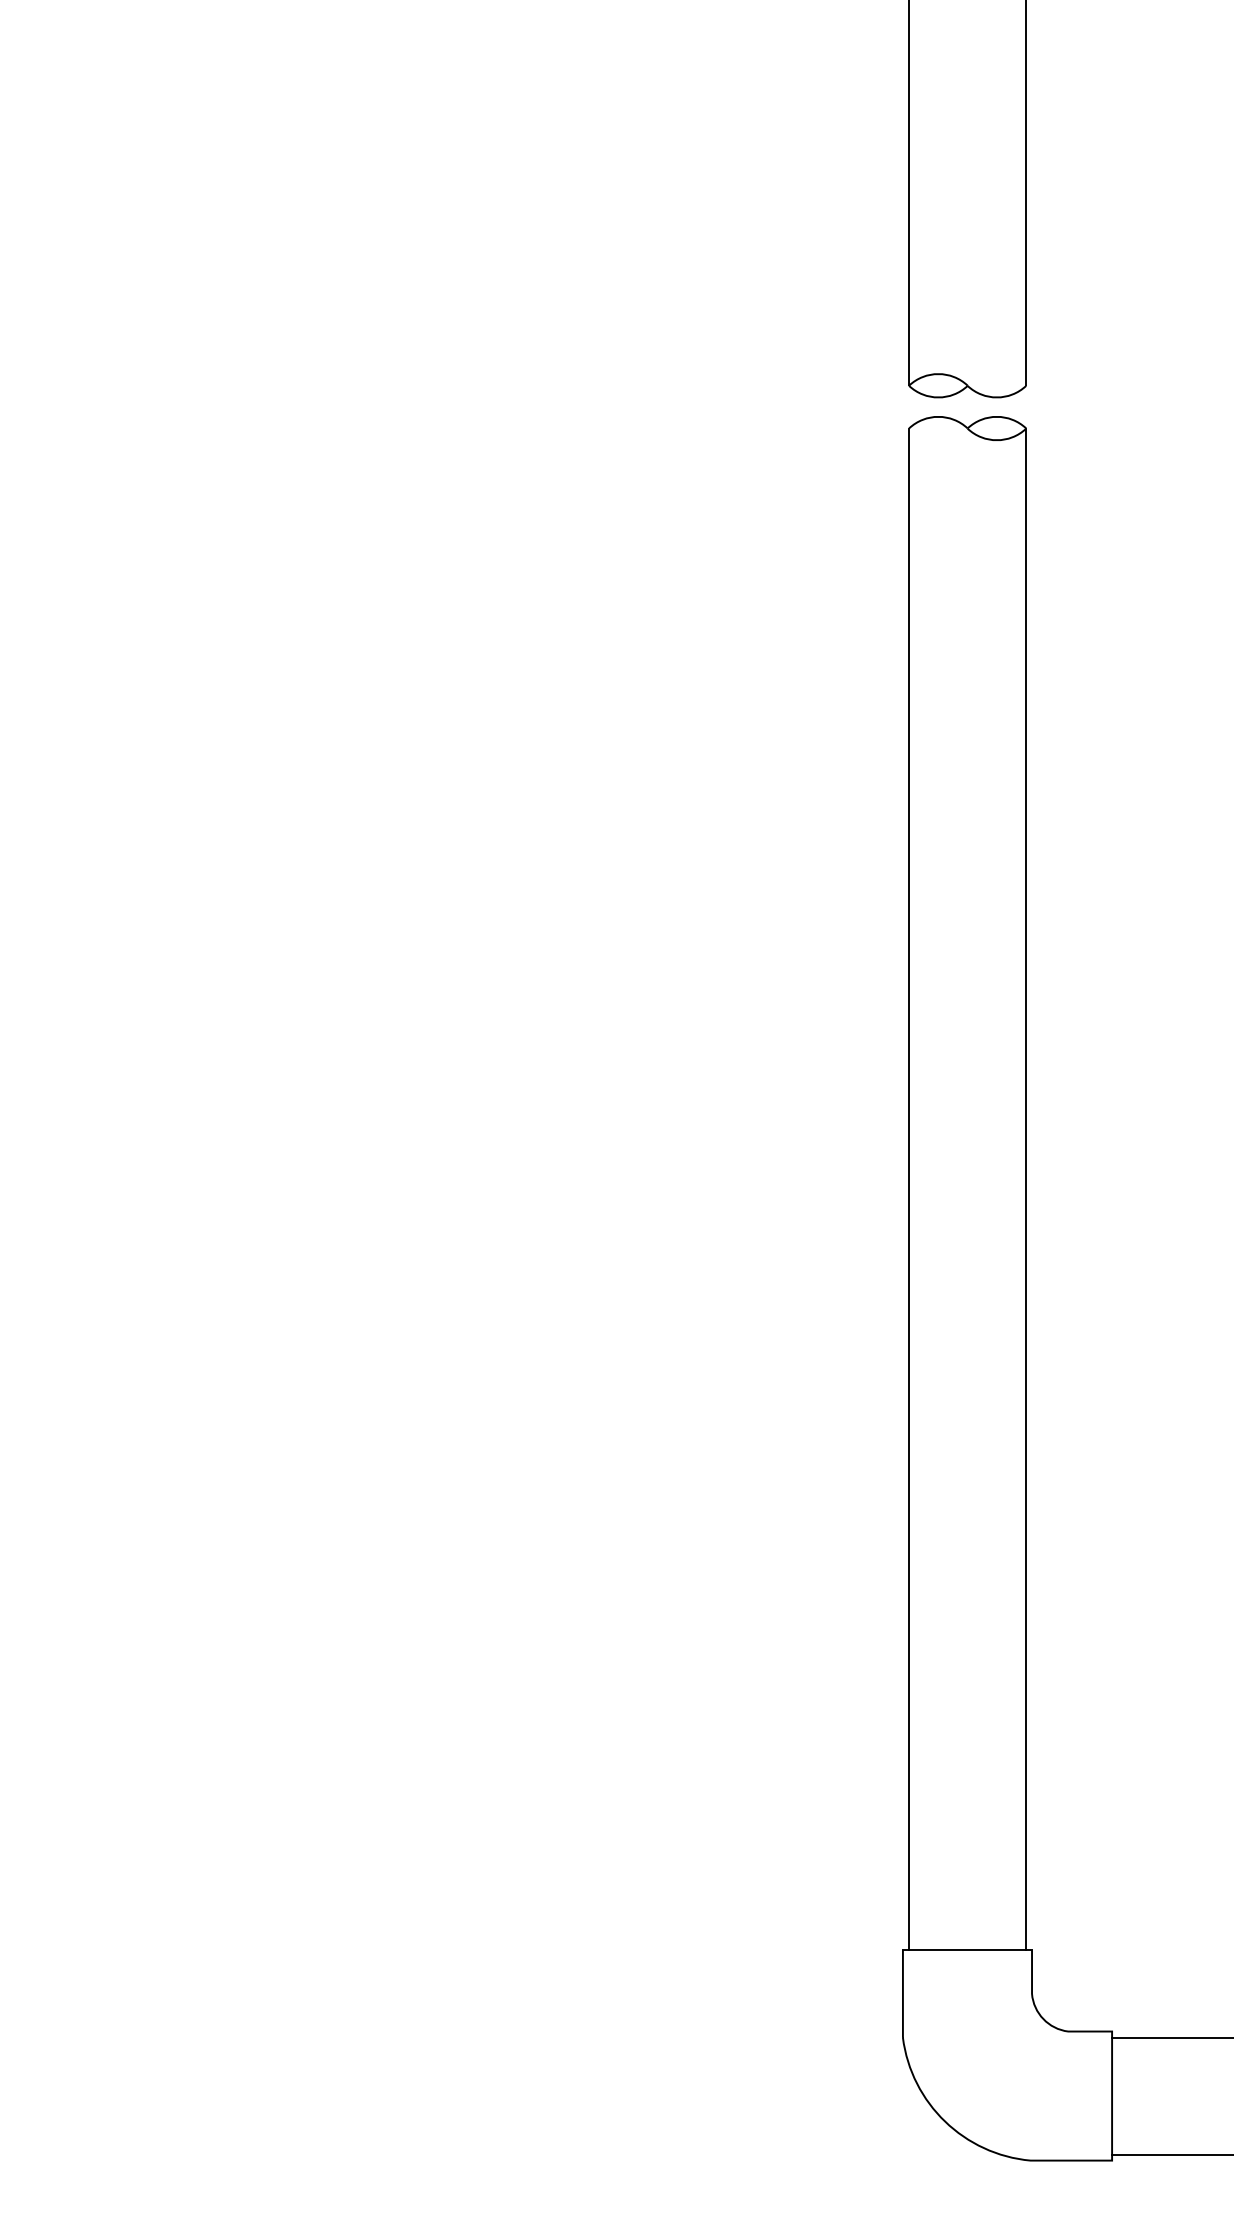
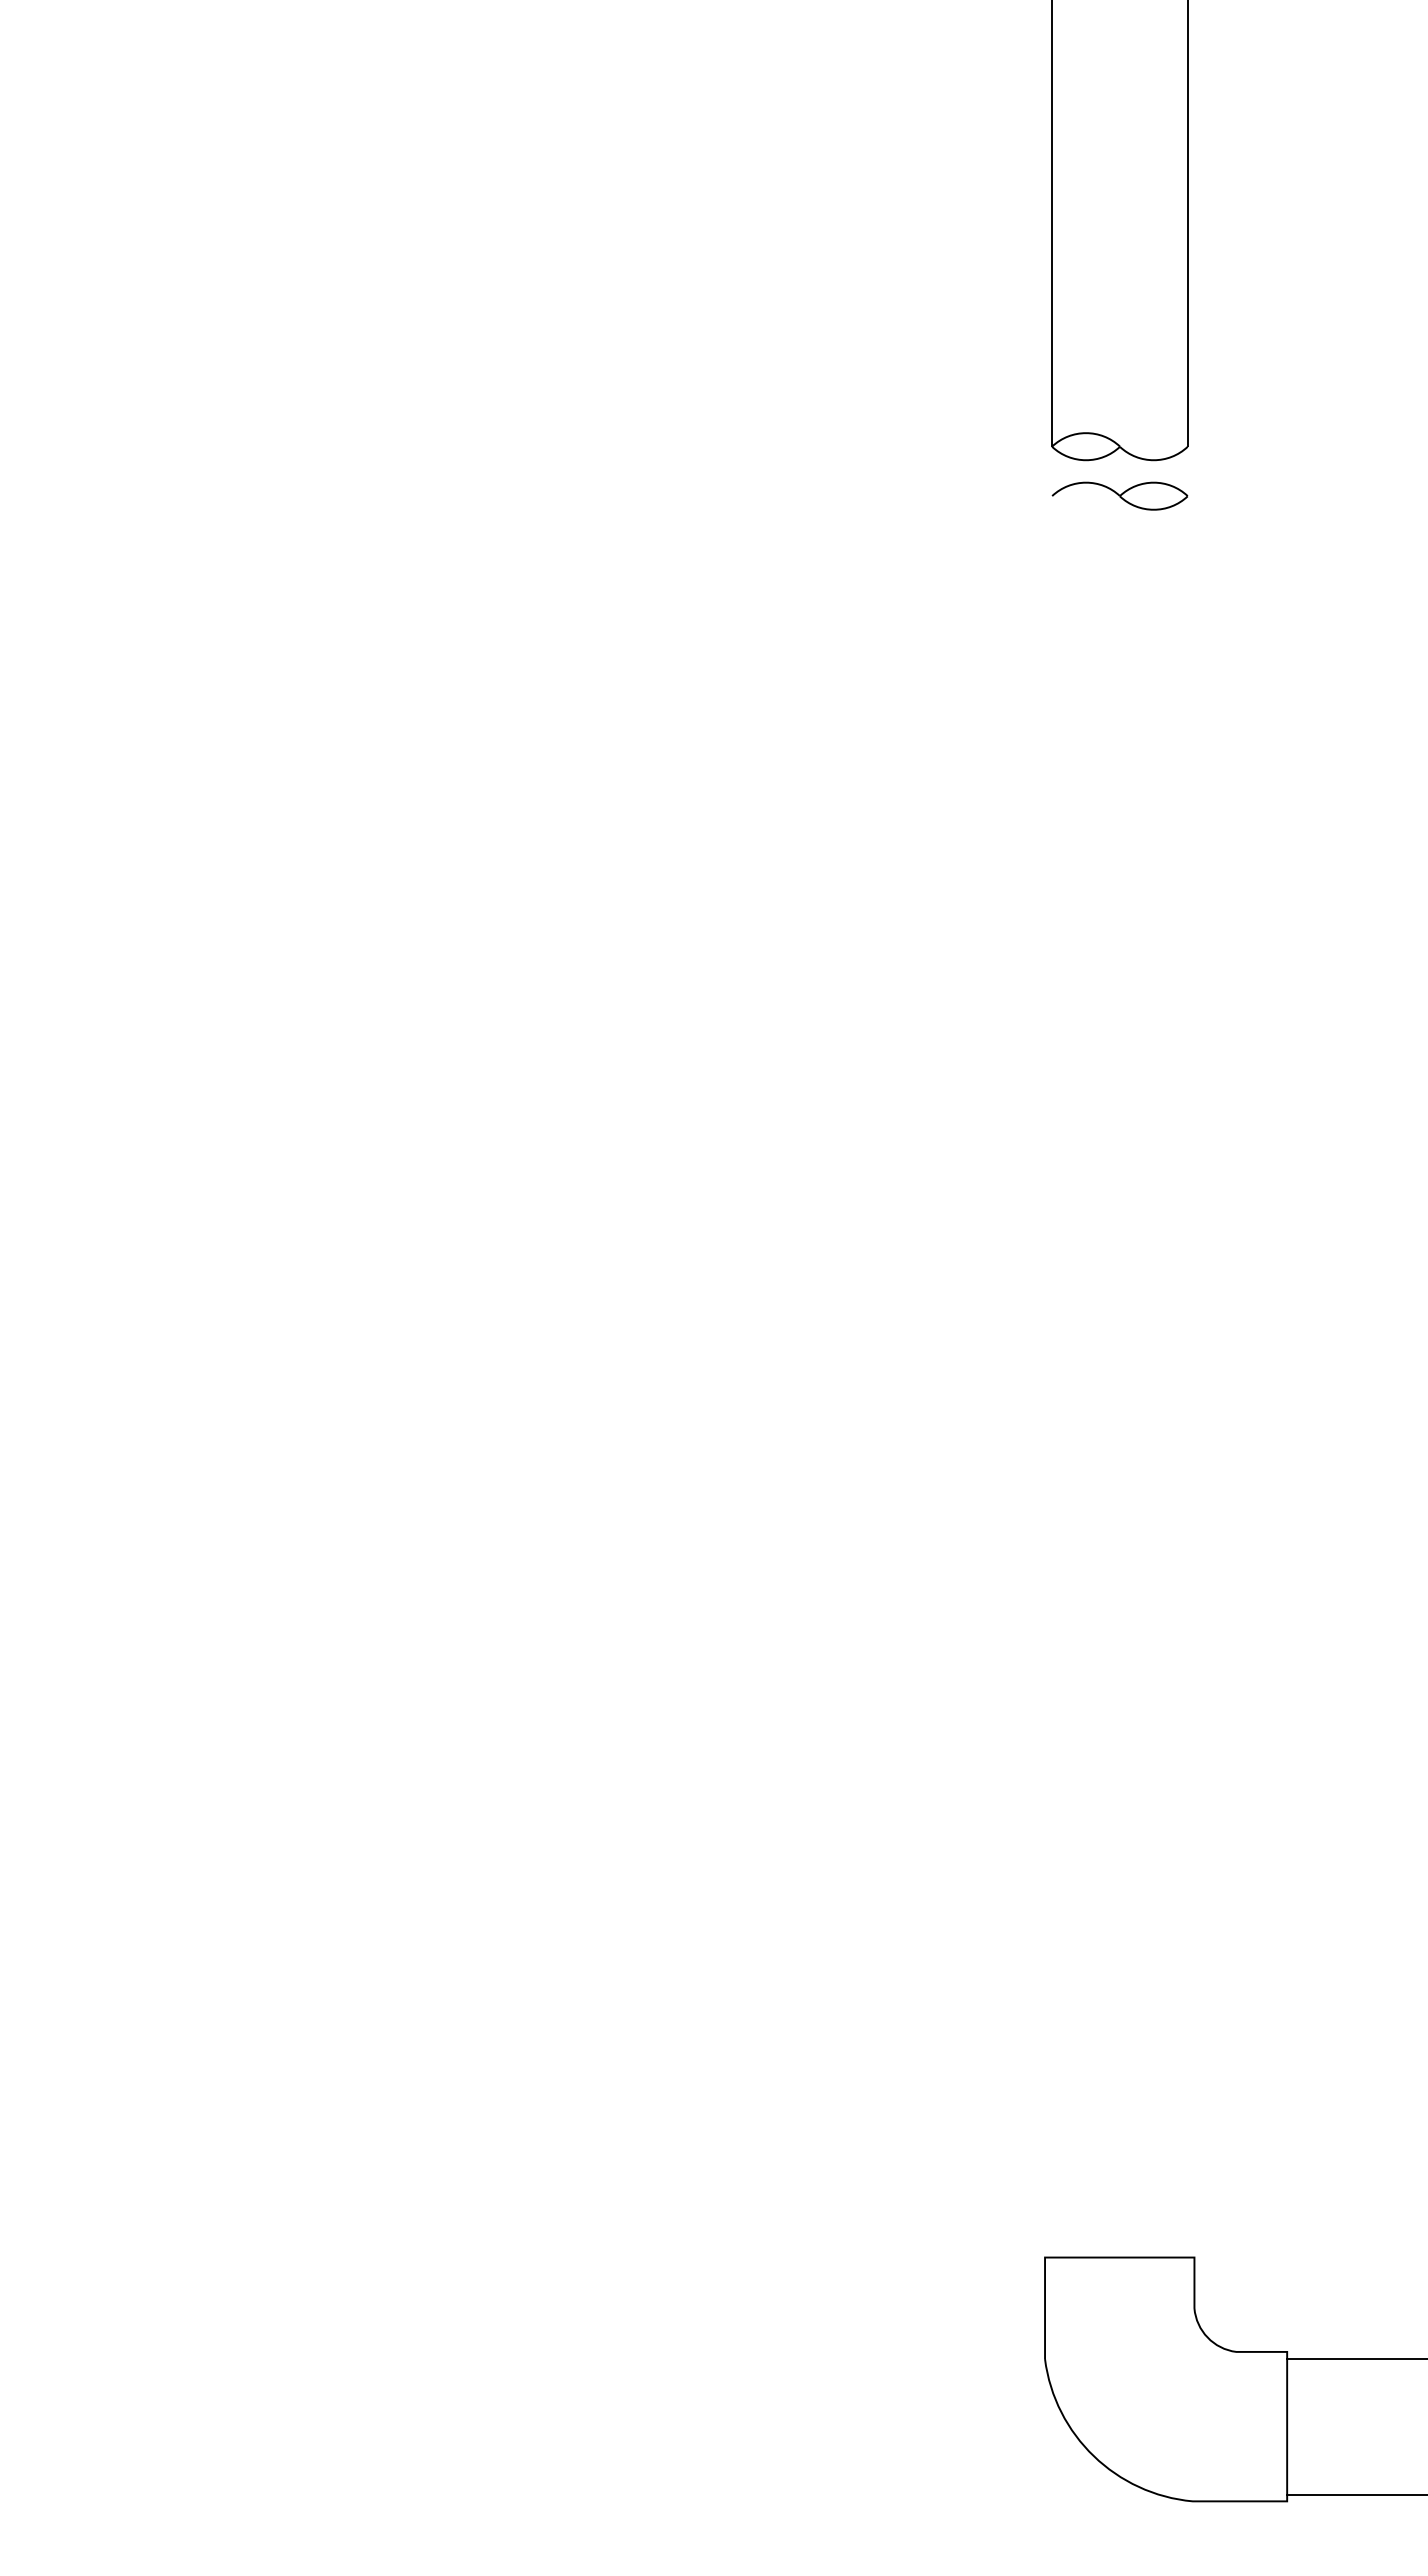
line: (909, 1188) -> (1052, 1376), removed
line: (1026, 1188) -> (1187, 1376), removed

